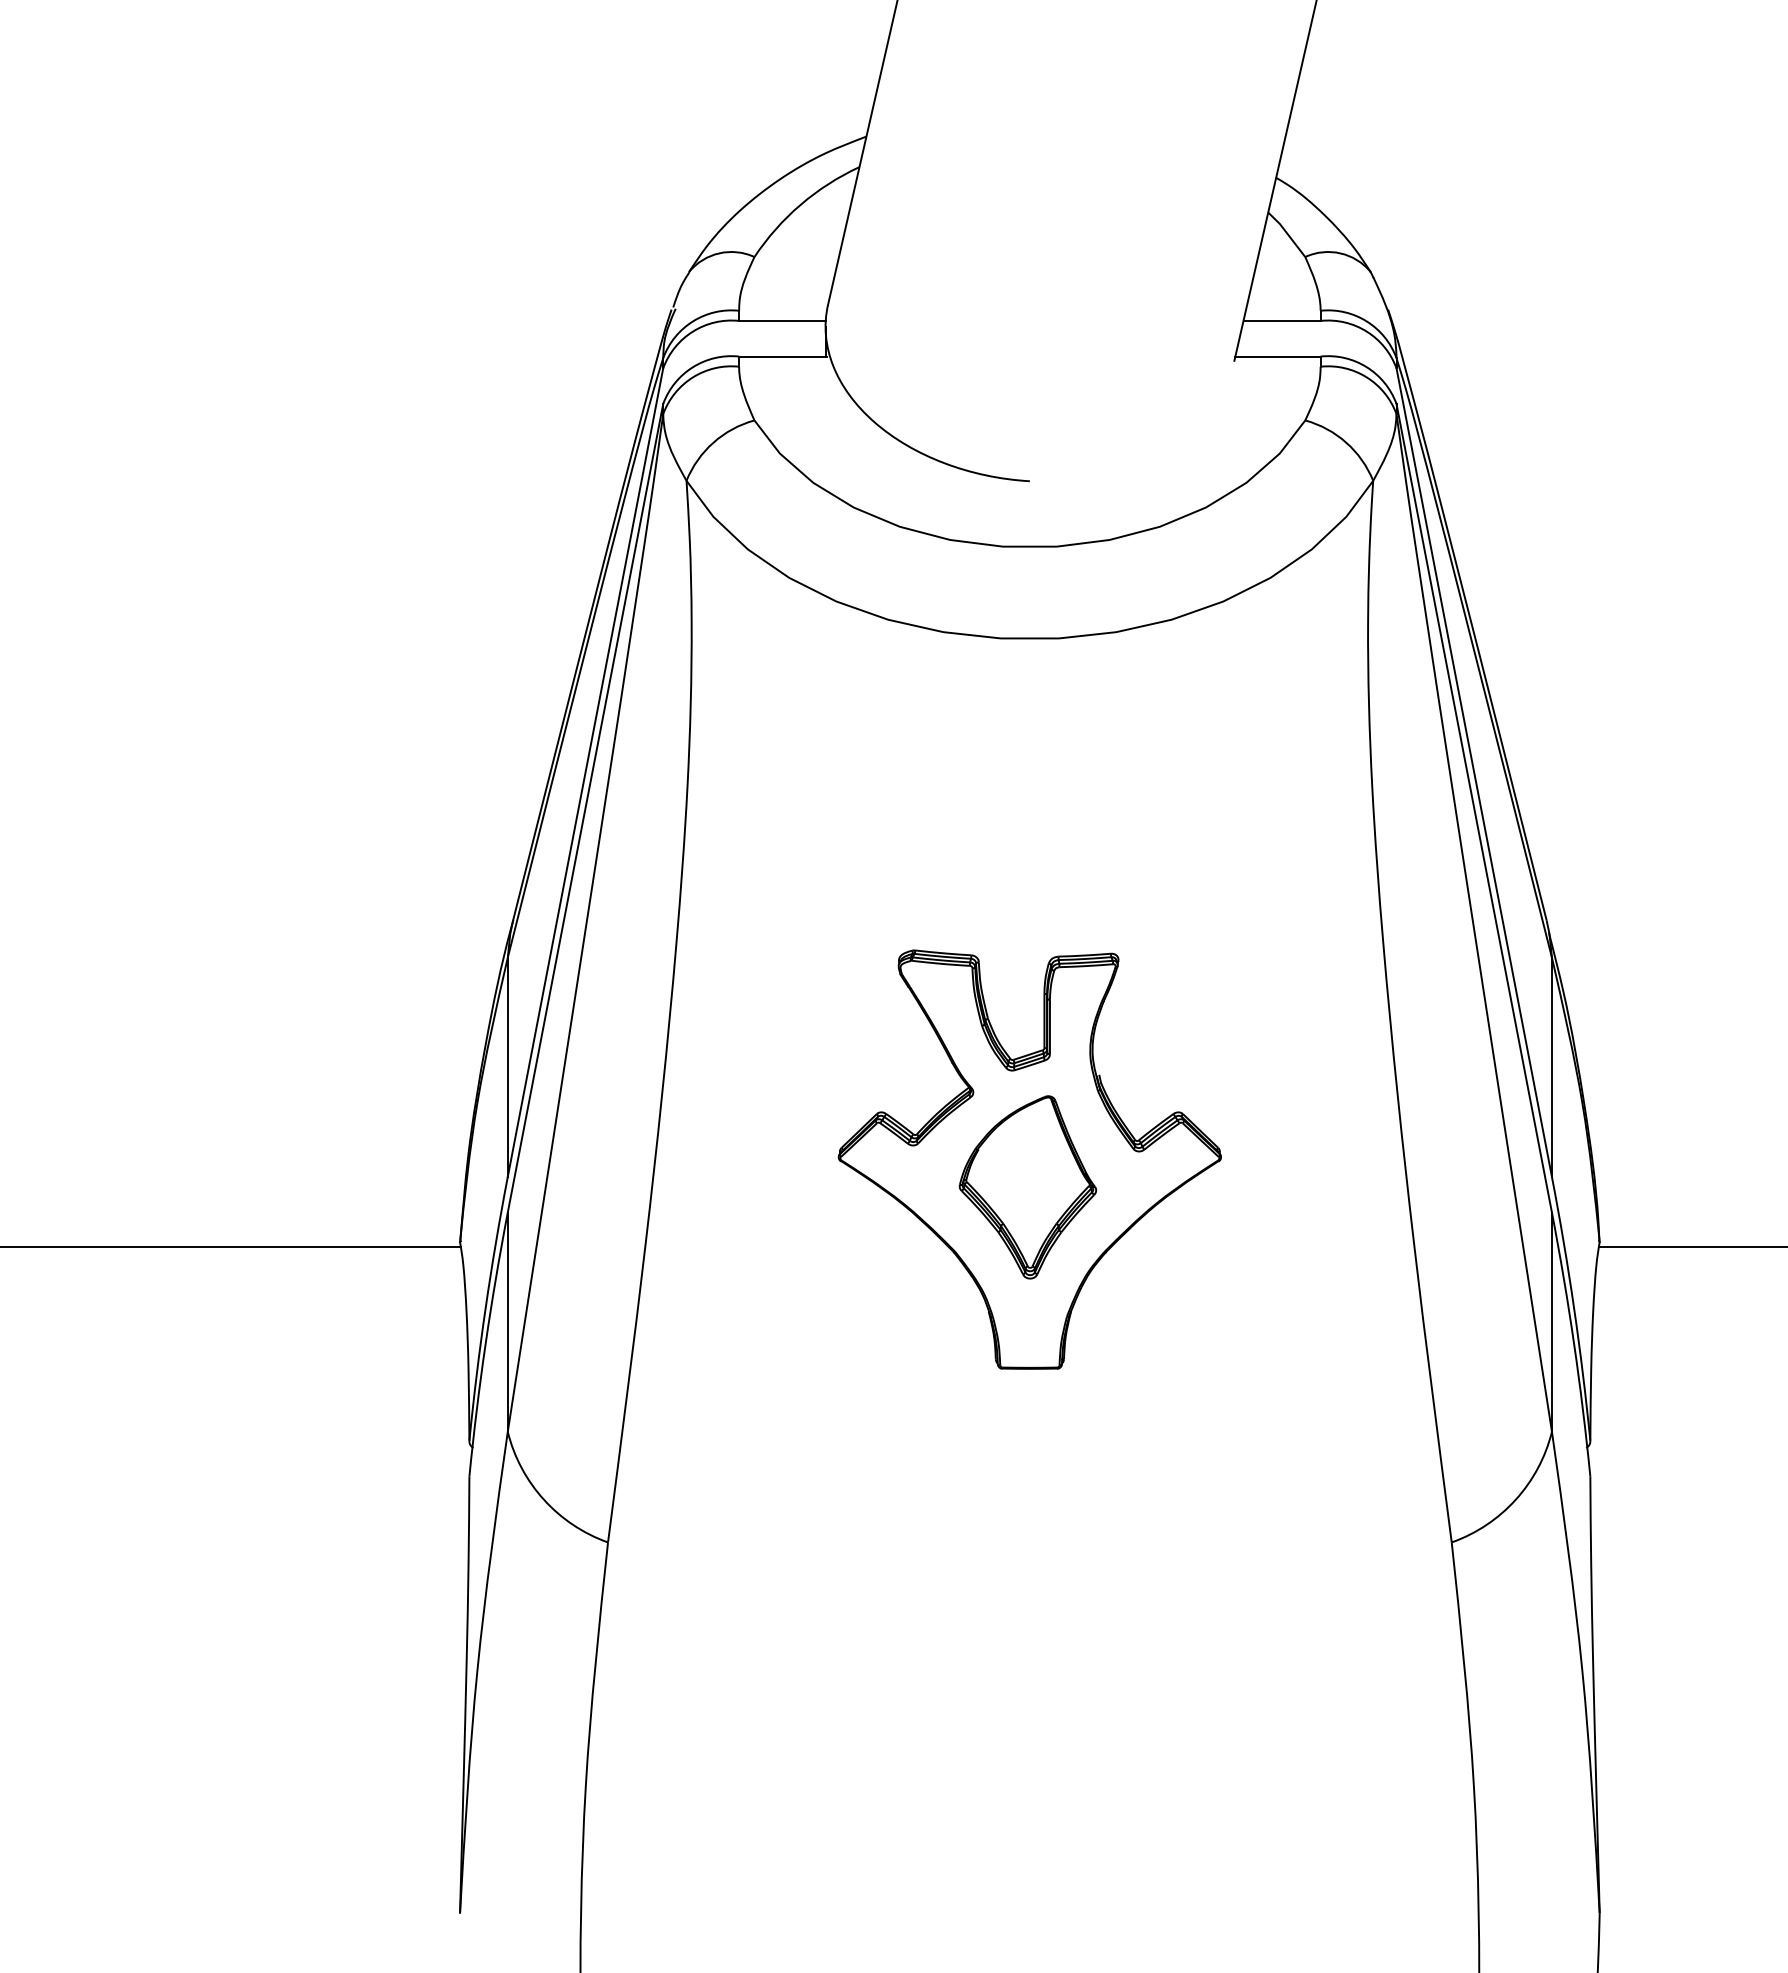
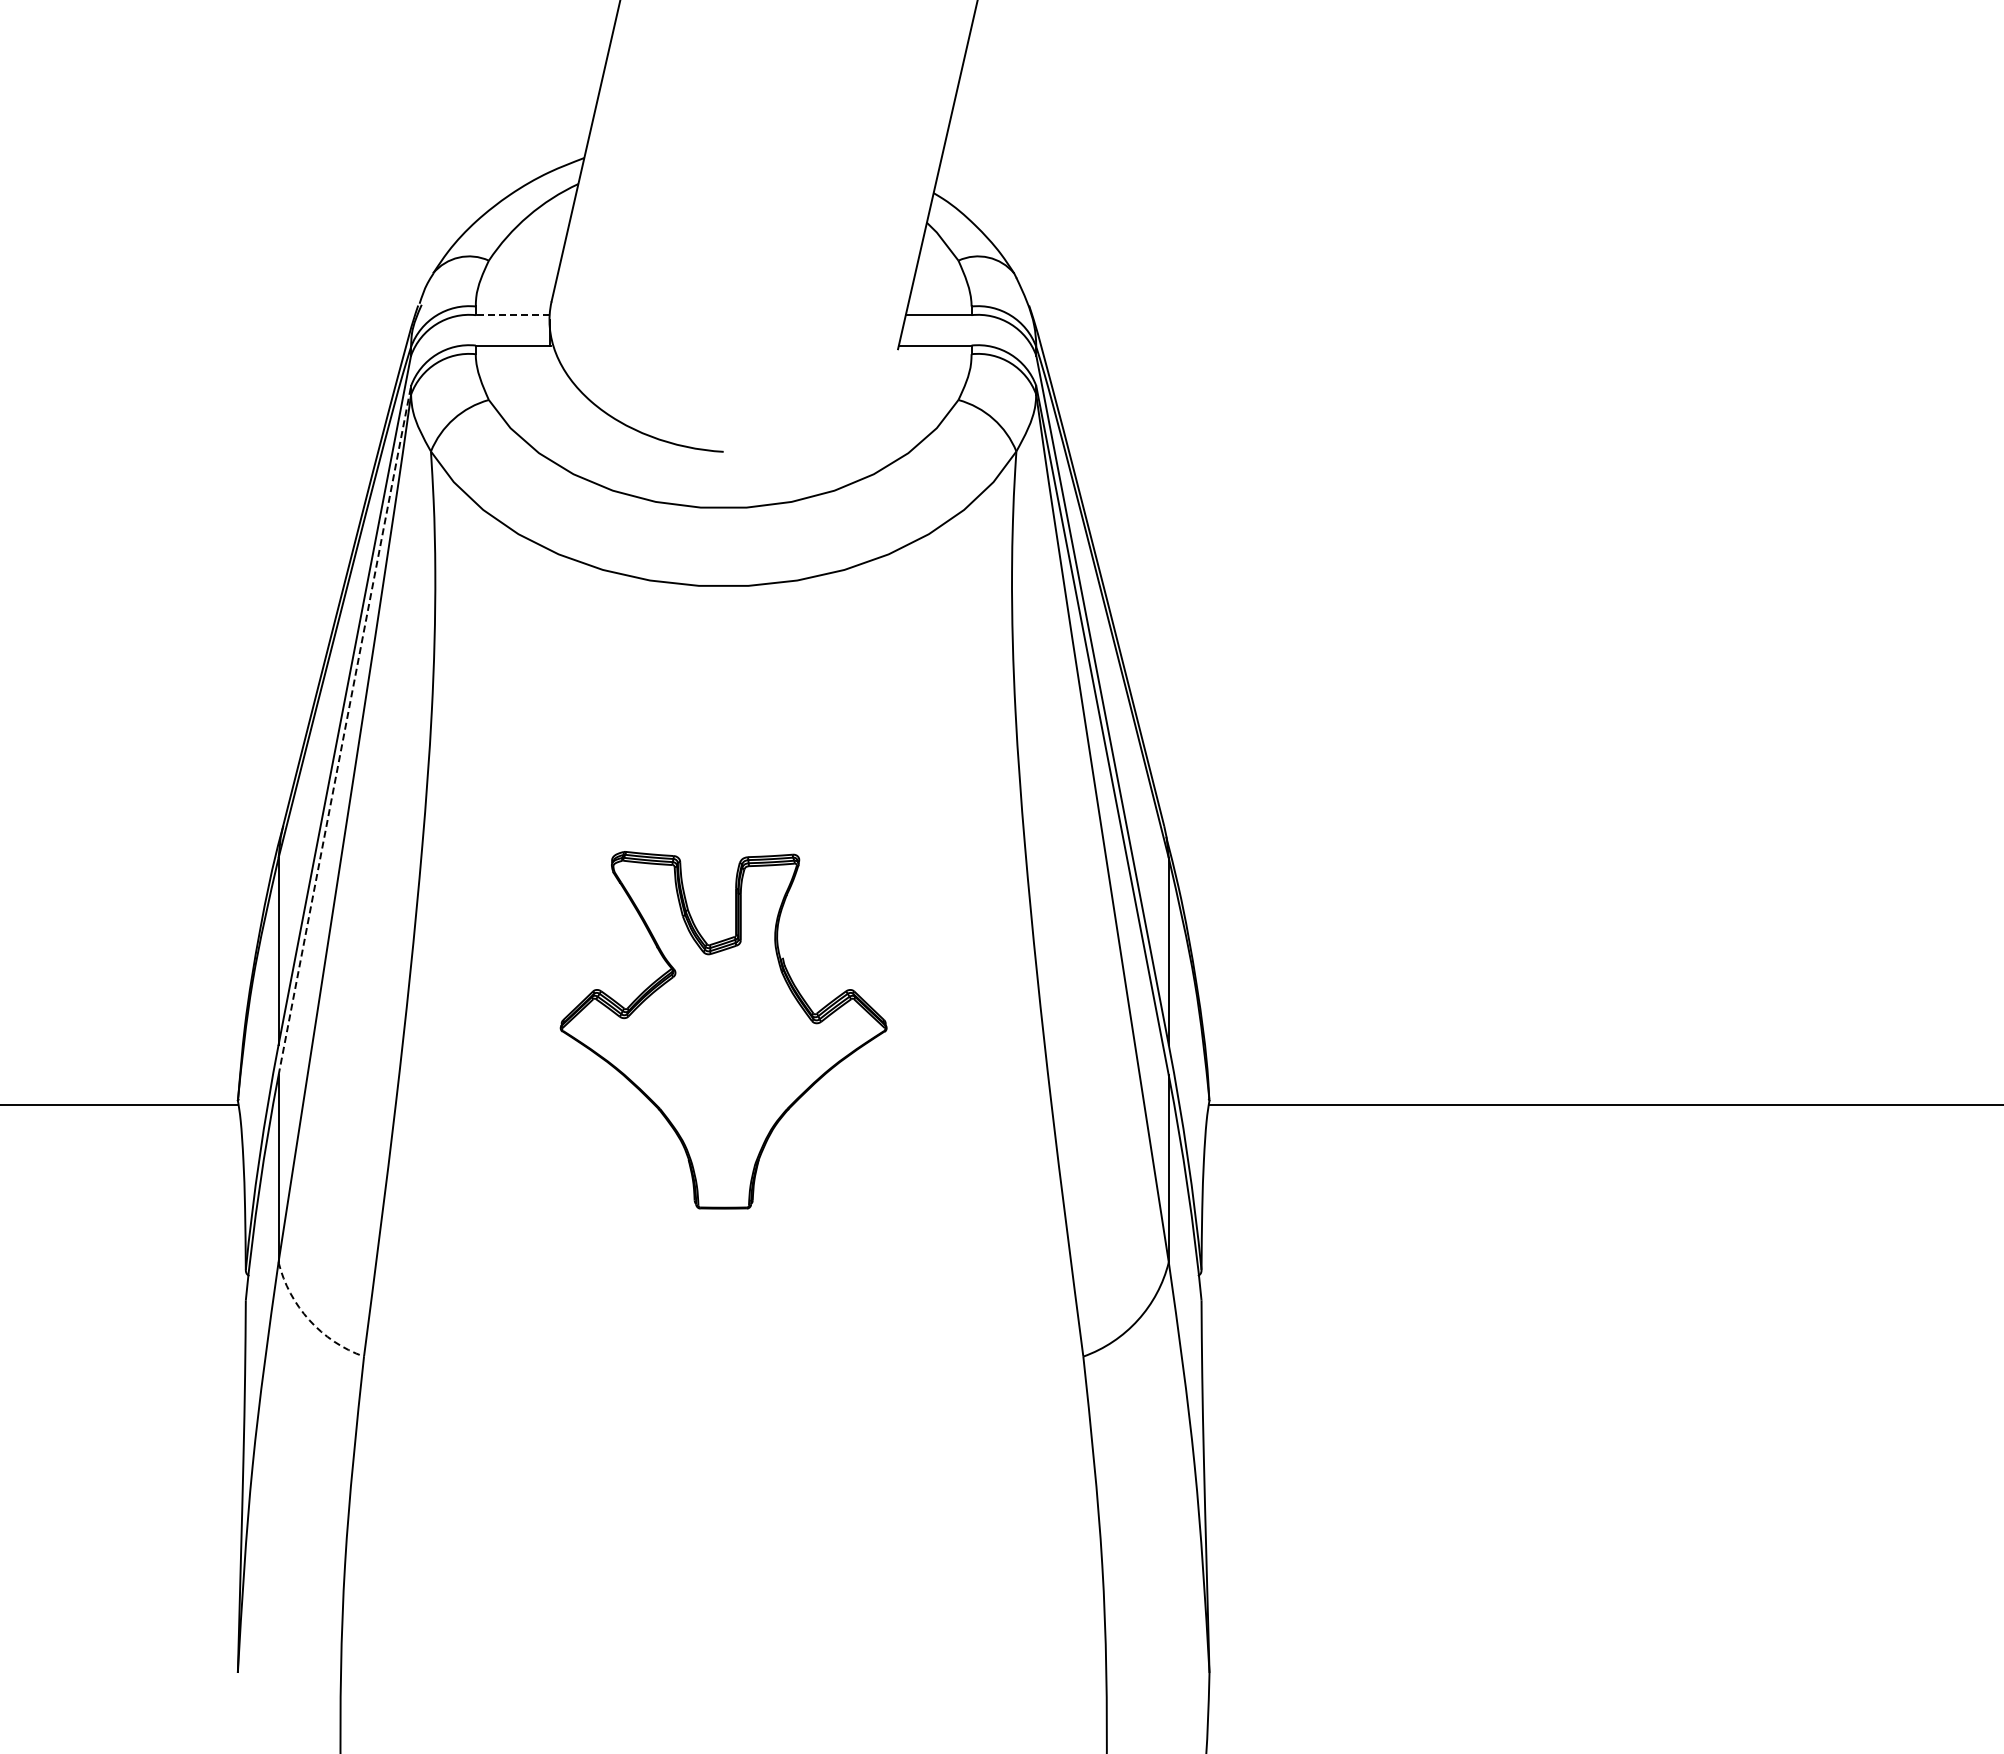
line: (782, 321) -> (512, 315), solid -> dashed
line: (585, 808) -> (344, 730), solid -> dashed
part: (1028, 1186) -> (722, 1053), removed
arc: (544, 1500) -> (309, 1320), solid -> dashed

